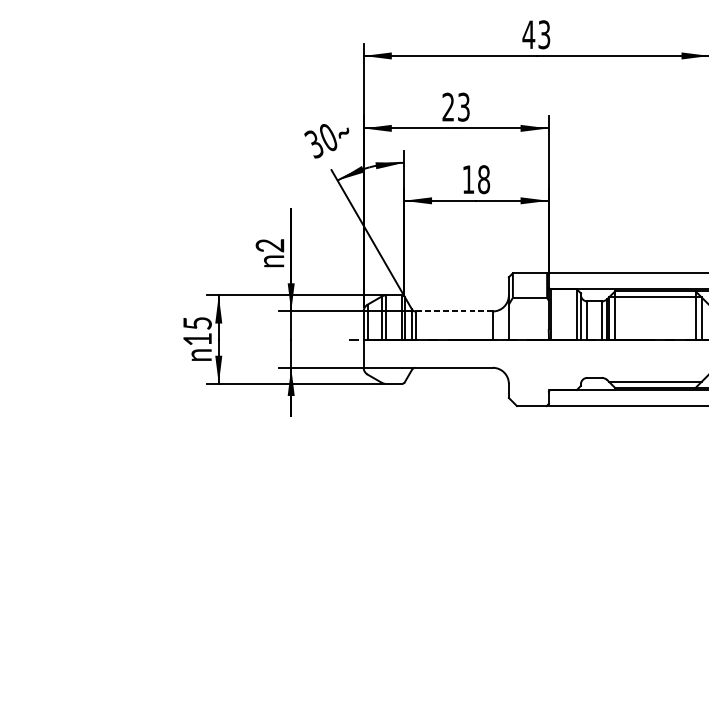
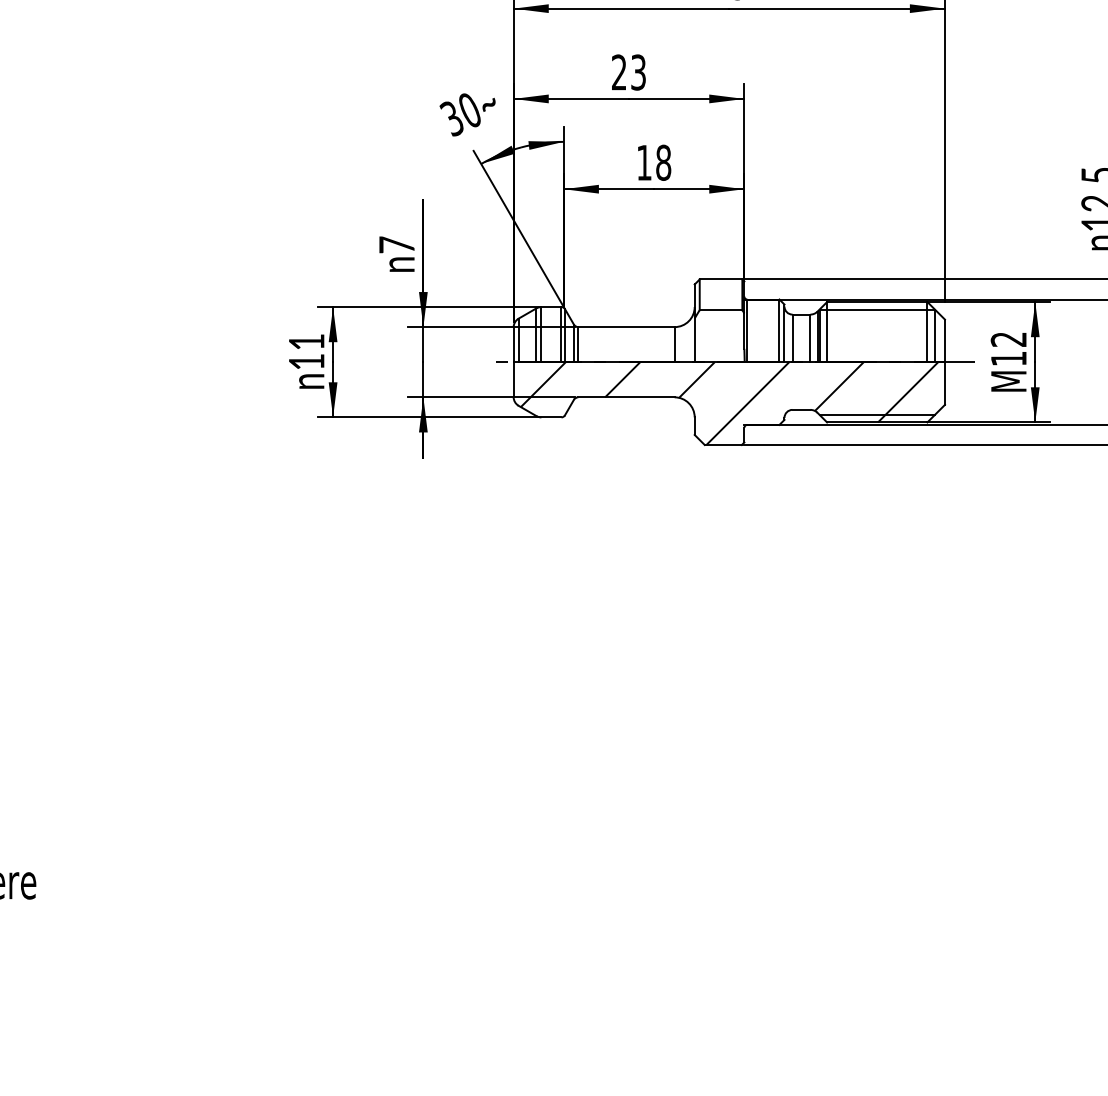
text: (269, 245) -> (396, 244), 2 -> 7
line: (453, 311) -> (625, 327), dashed -> solid
text: (197, 323) -> (306, 341), 15 -> 11
hatch: (536, 372) -> (729, 403), added

